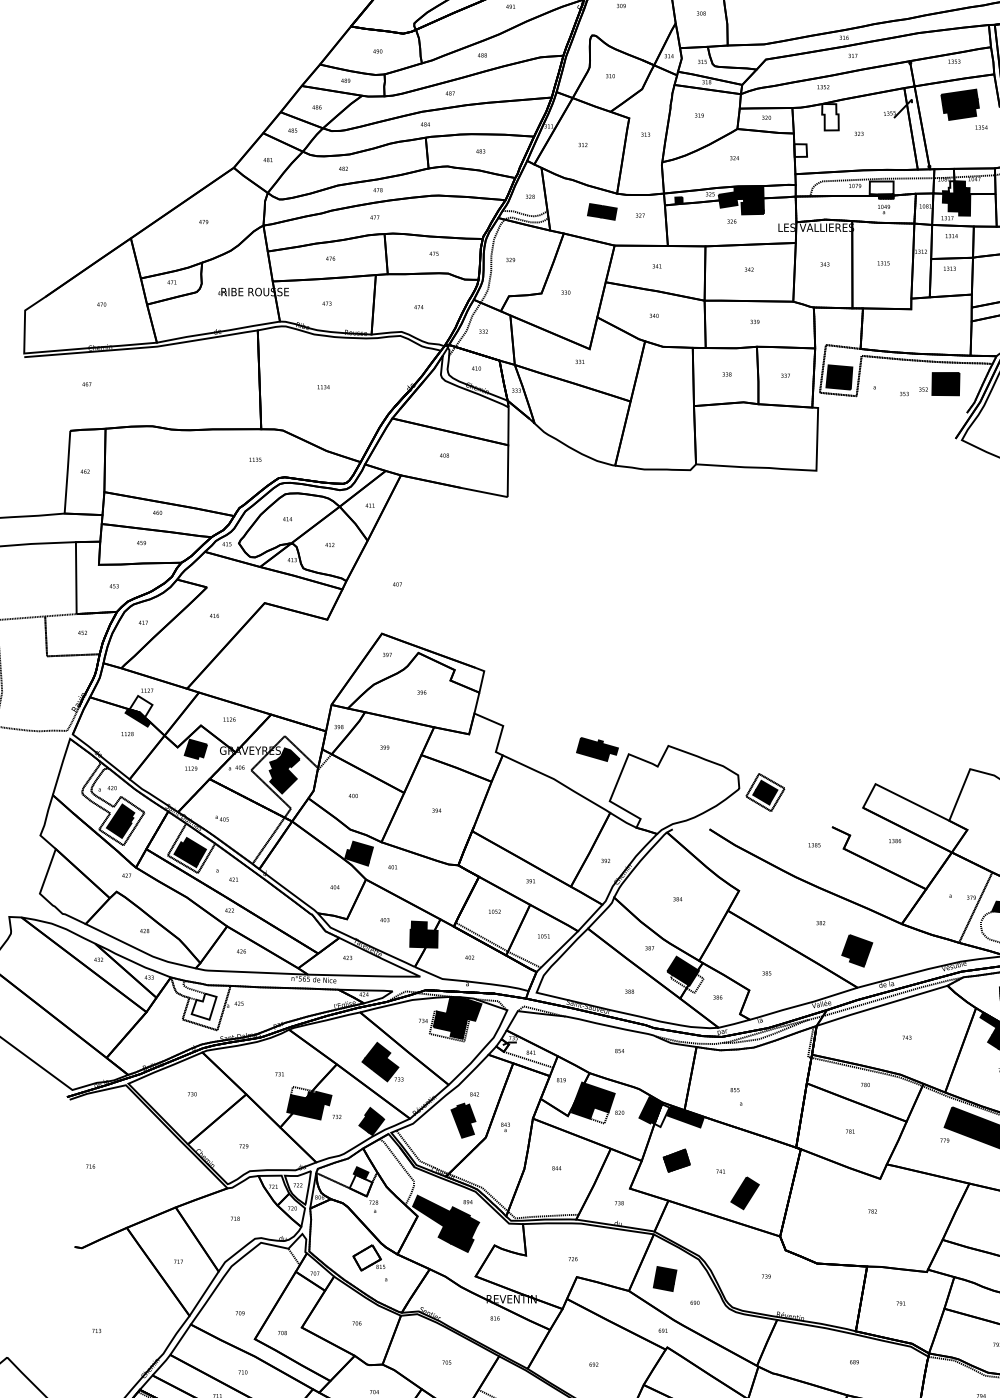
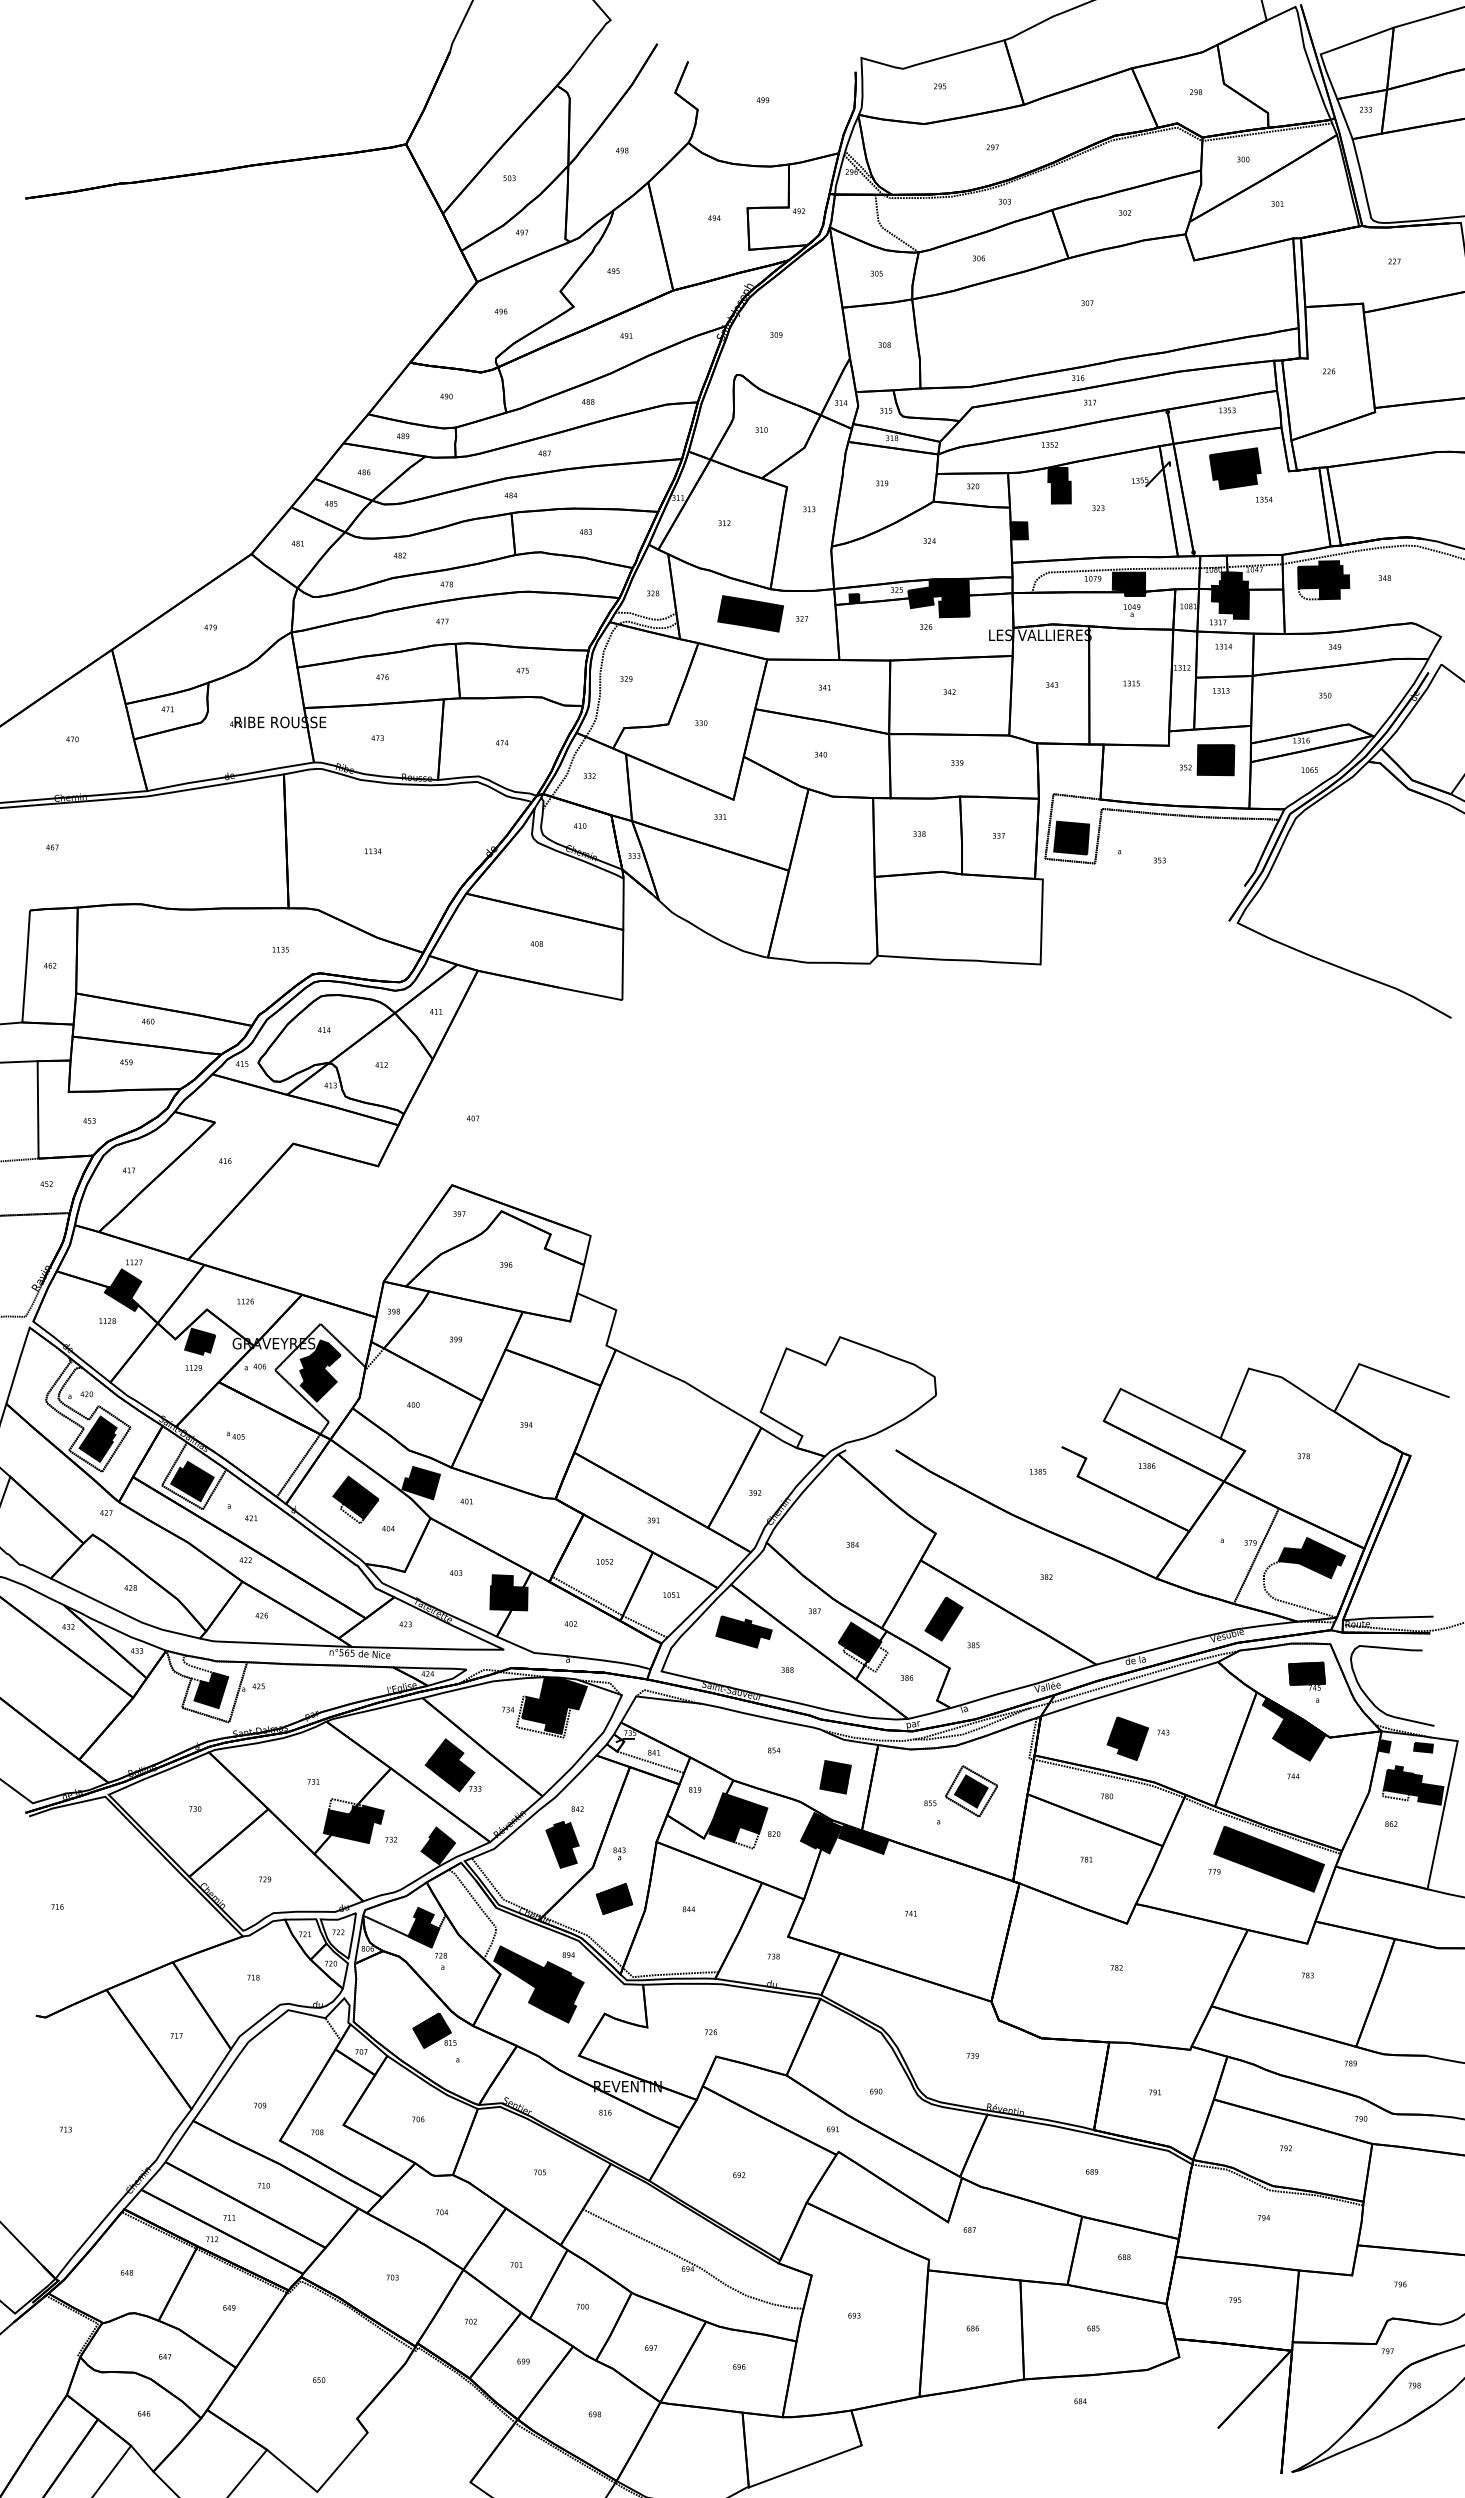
fill: (830, 117) -> (1059, 485), added
fill: (800, 150) -> (1018, 530), added
fill: (951, 187) -> (1223, 580), added
fill: (881, 188) -> (1128, 581), added
part: (602, 211) -> (750, 613), size x1.67
part: (939, 384) -> (1207, 760), moved
fill: (140, 706) -> (125, 1283), added
part: (597, 749) -> (743, 1631), moved
part: (765, 792) -> (971, 1791), moved
part: (310, 865) -> (355, 1499), added
part: (856, 950) -> (1127, 1738), moved
fill: (204, 1006) -> (211, 1690), added
fill: (662, 1115) -> (831, 1837), added
part: (676, 1160) -> (614, 1898), moved
fill: (360, 1185) -> (423, 1932), added
part: (744, 1192) -> (943, 1618), moved
fill: (366, 1257) -> (431, 2030), added
part: (665, 1279) -> (835, 1777), moved

